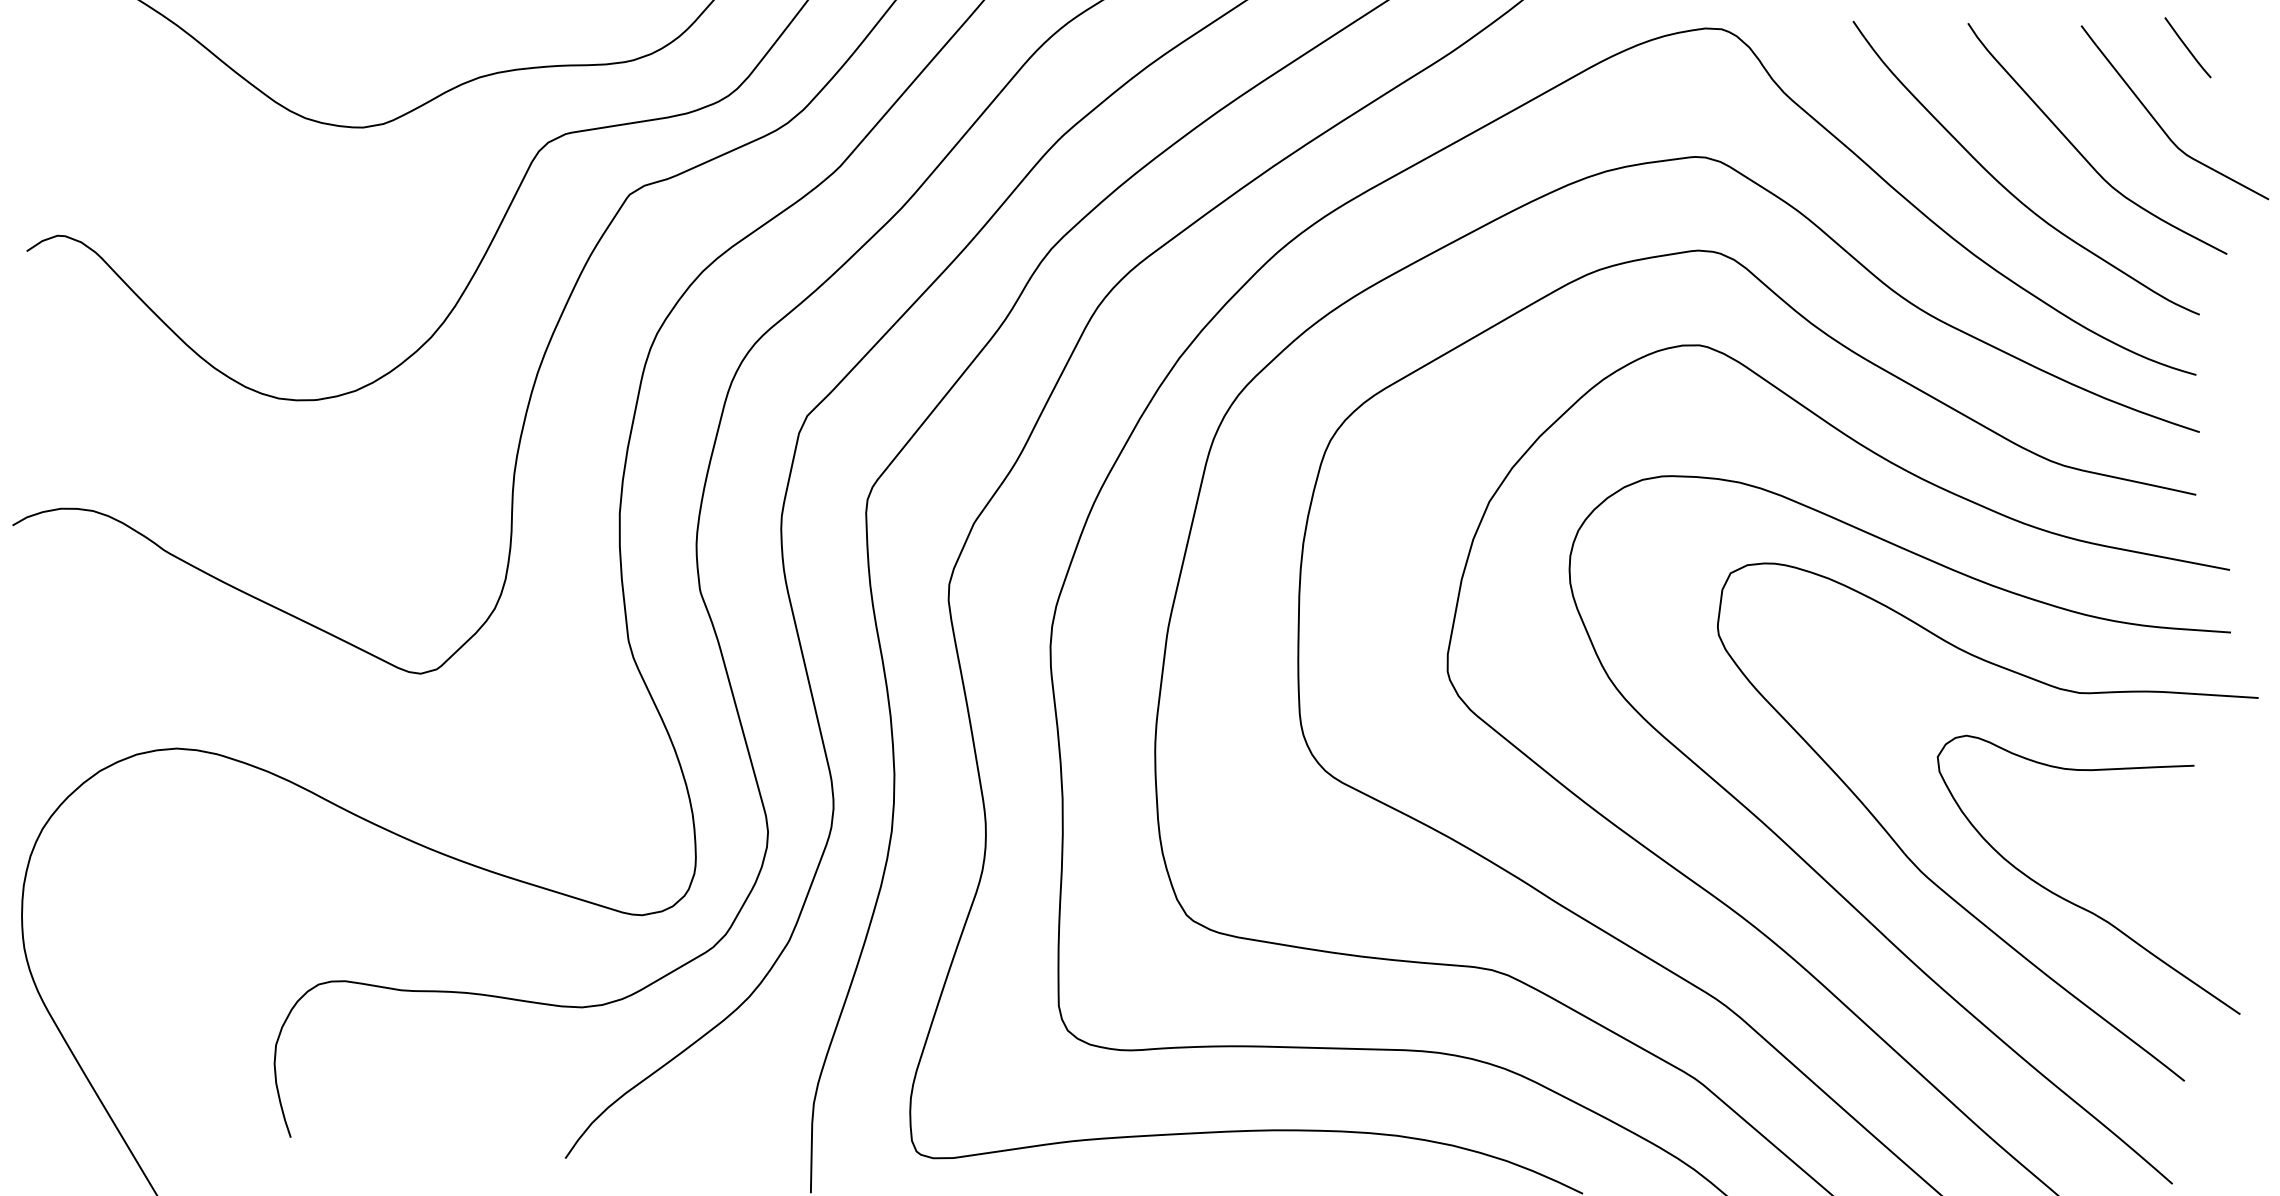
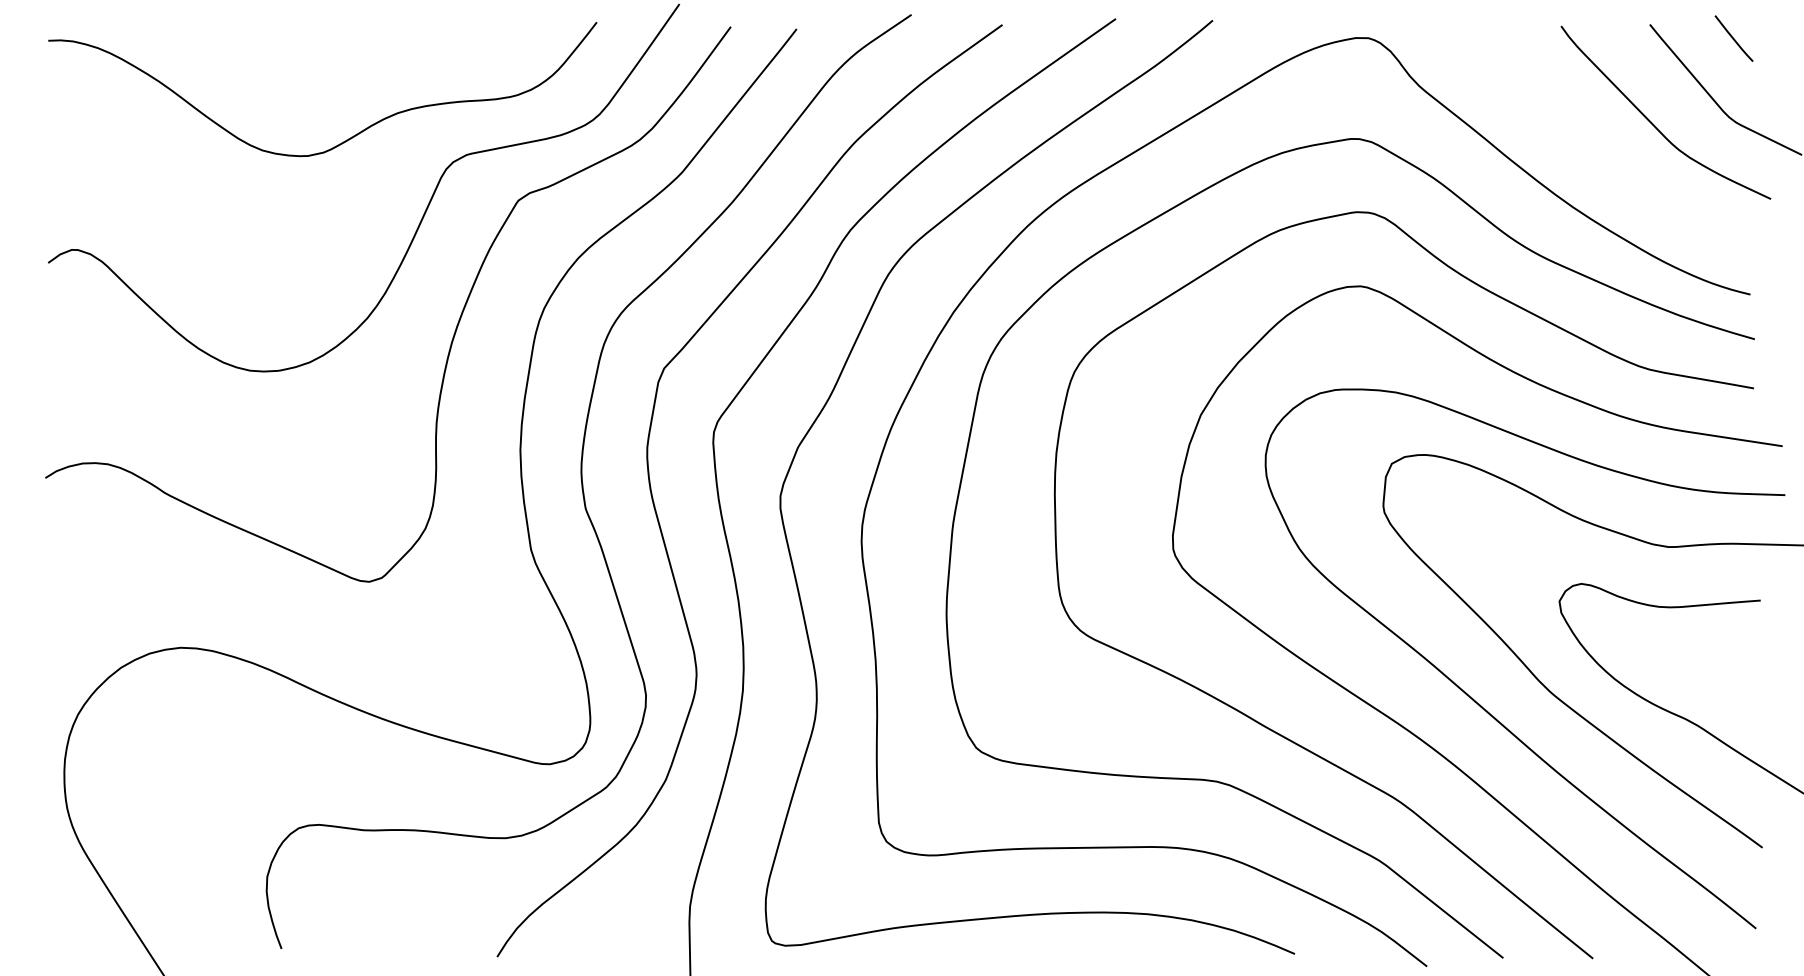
curve: (2006, 187) -> (1596, 153), removed

